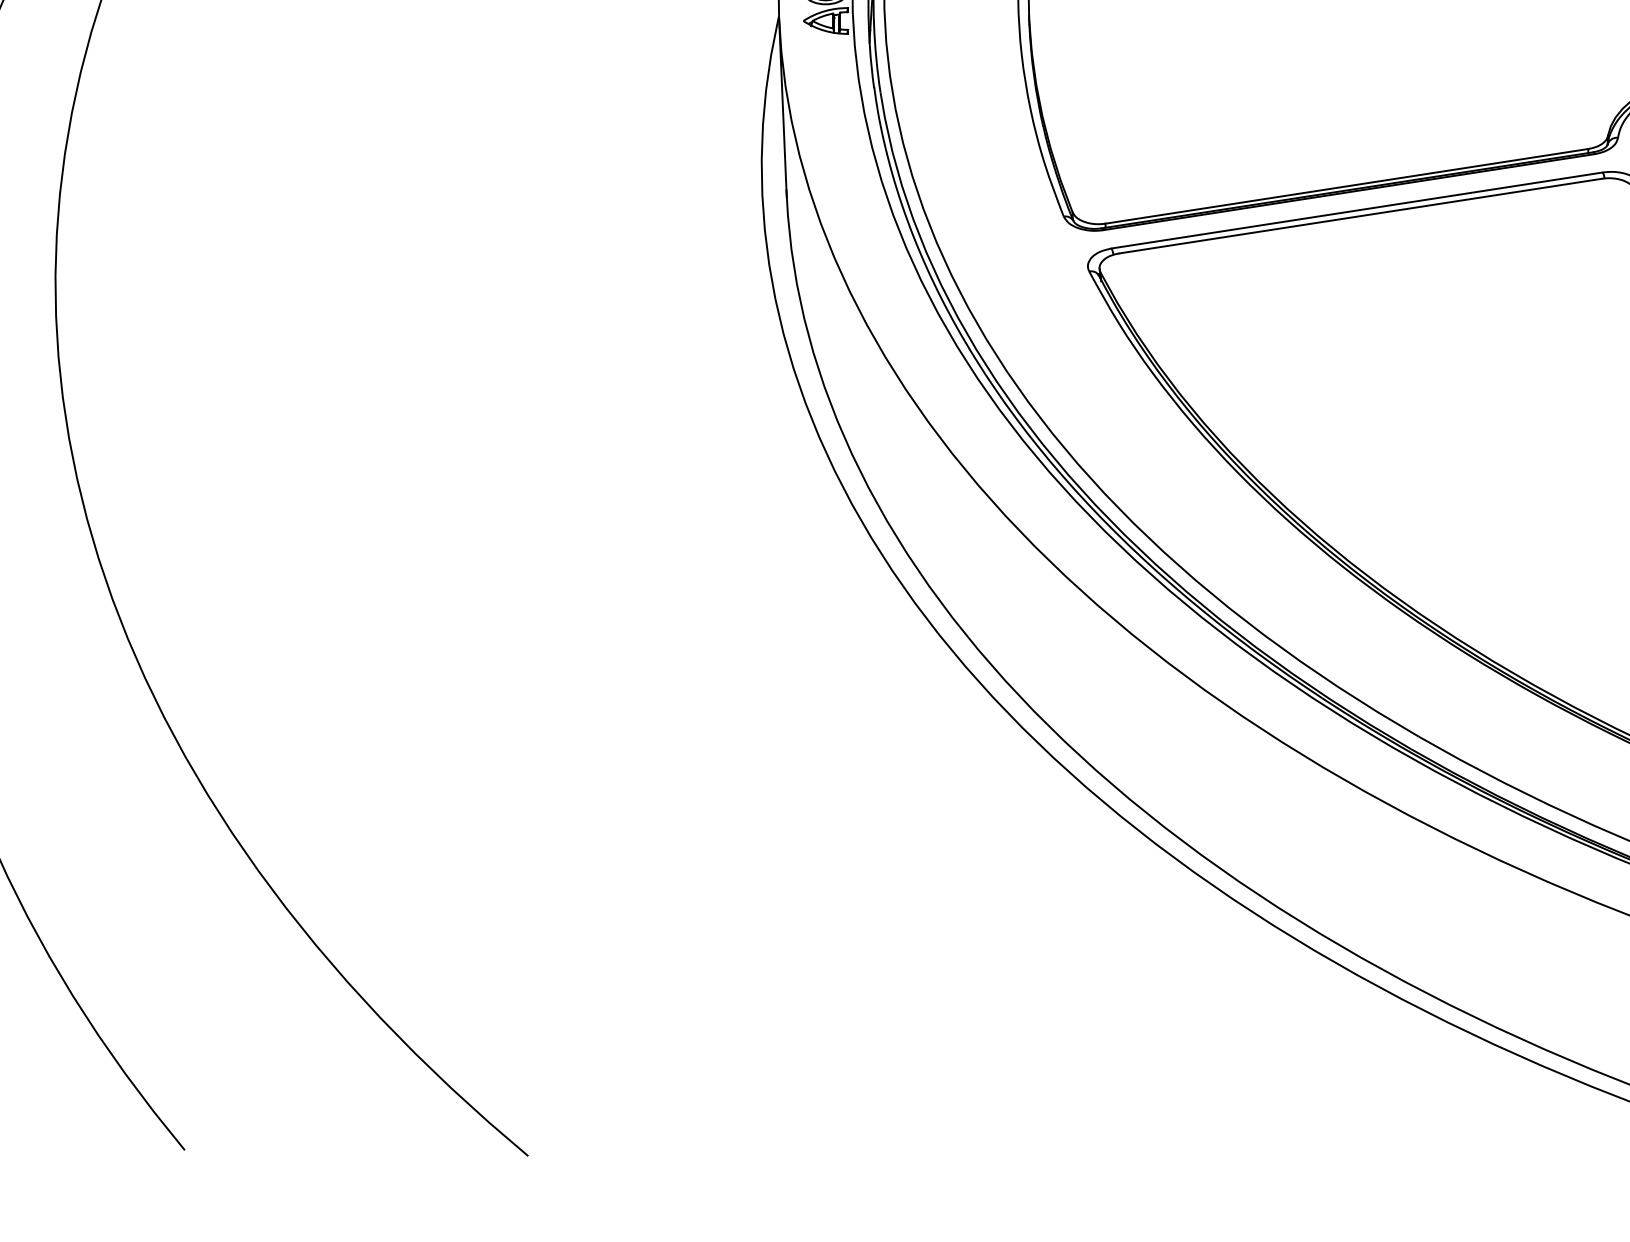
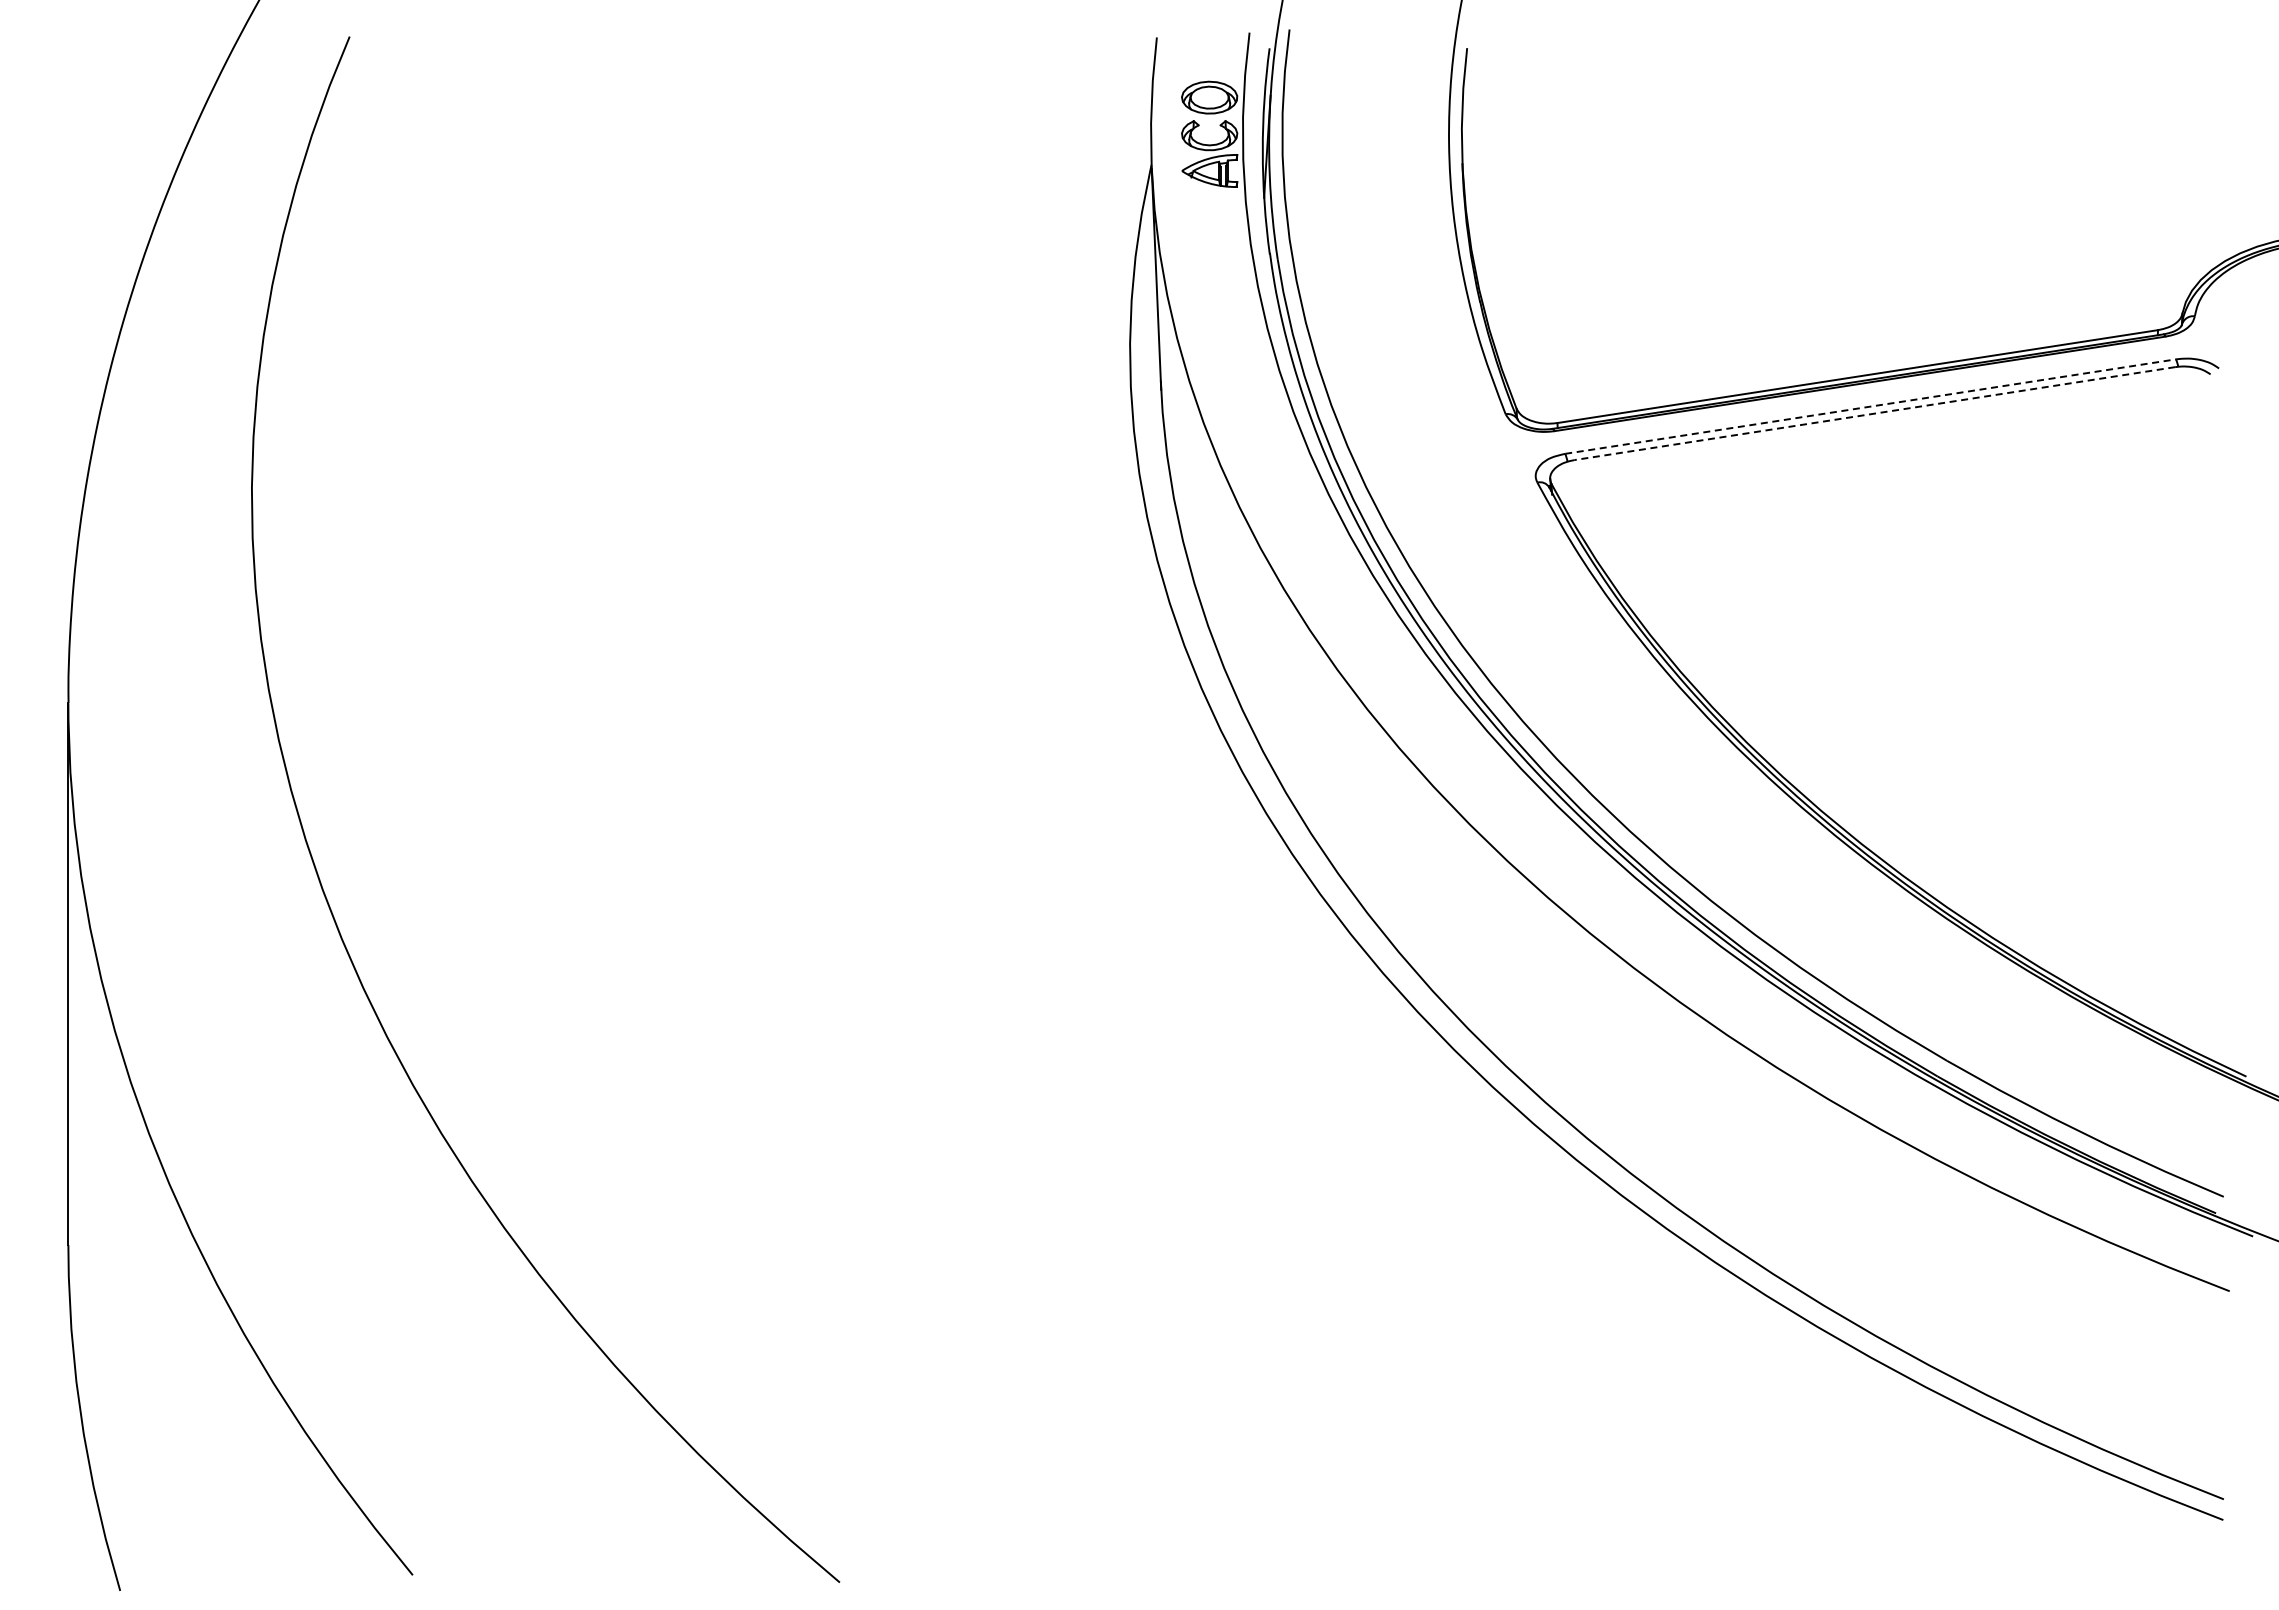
line: (1357, 210) -> (1871, 406), solid -> dashed
line: (1360, 216) -> (1874, 413), solid -> dashed

